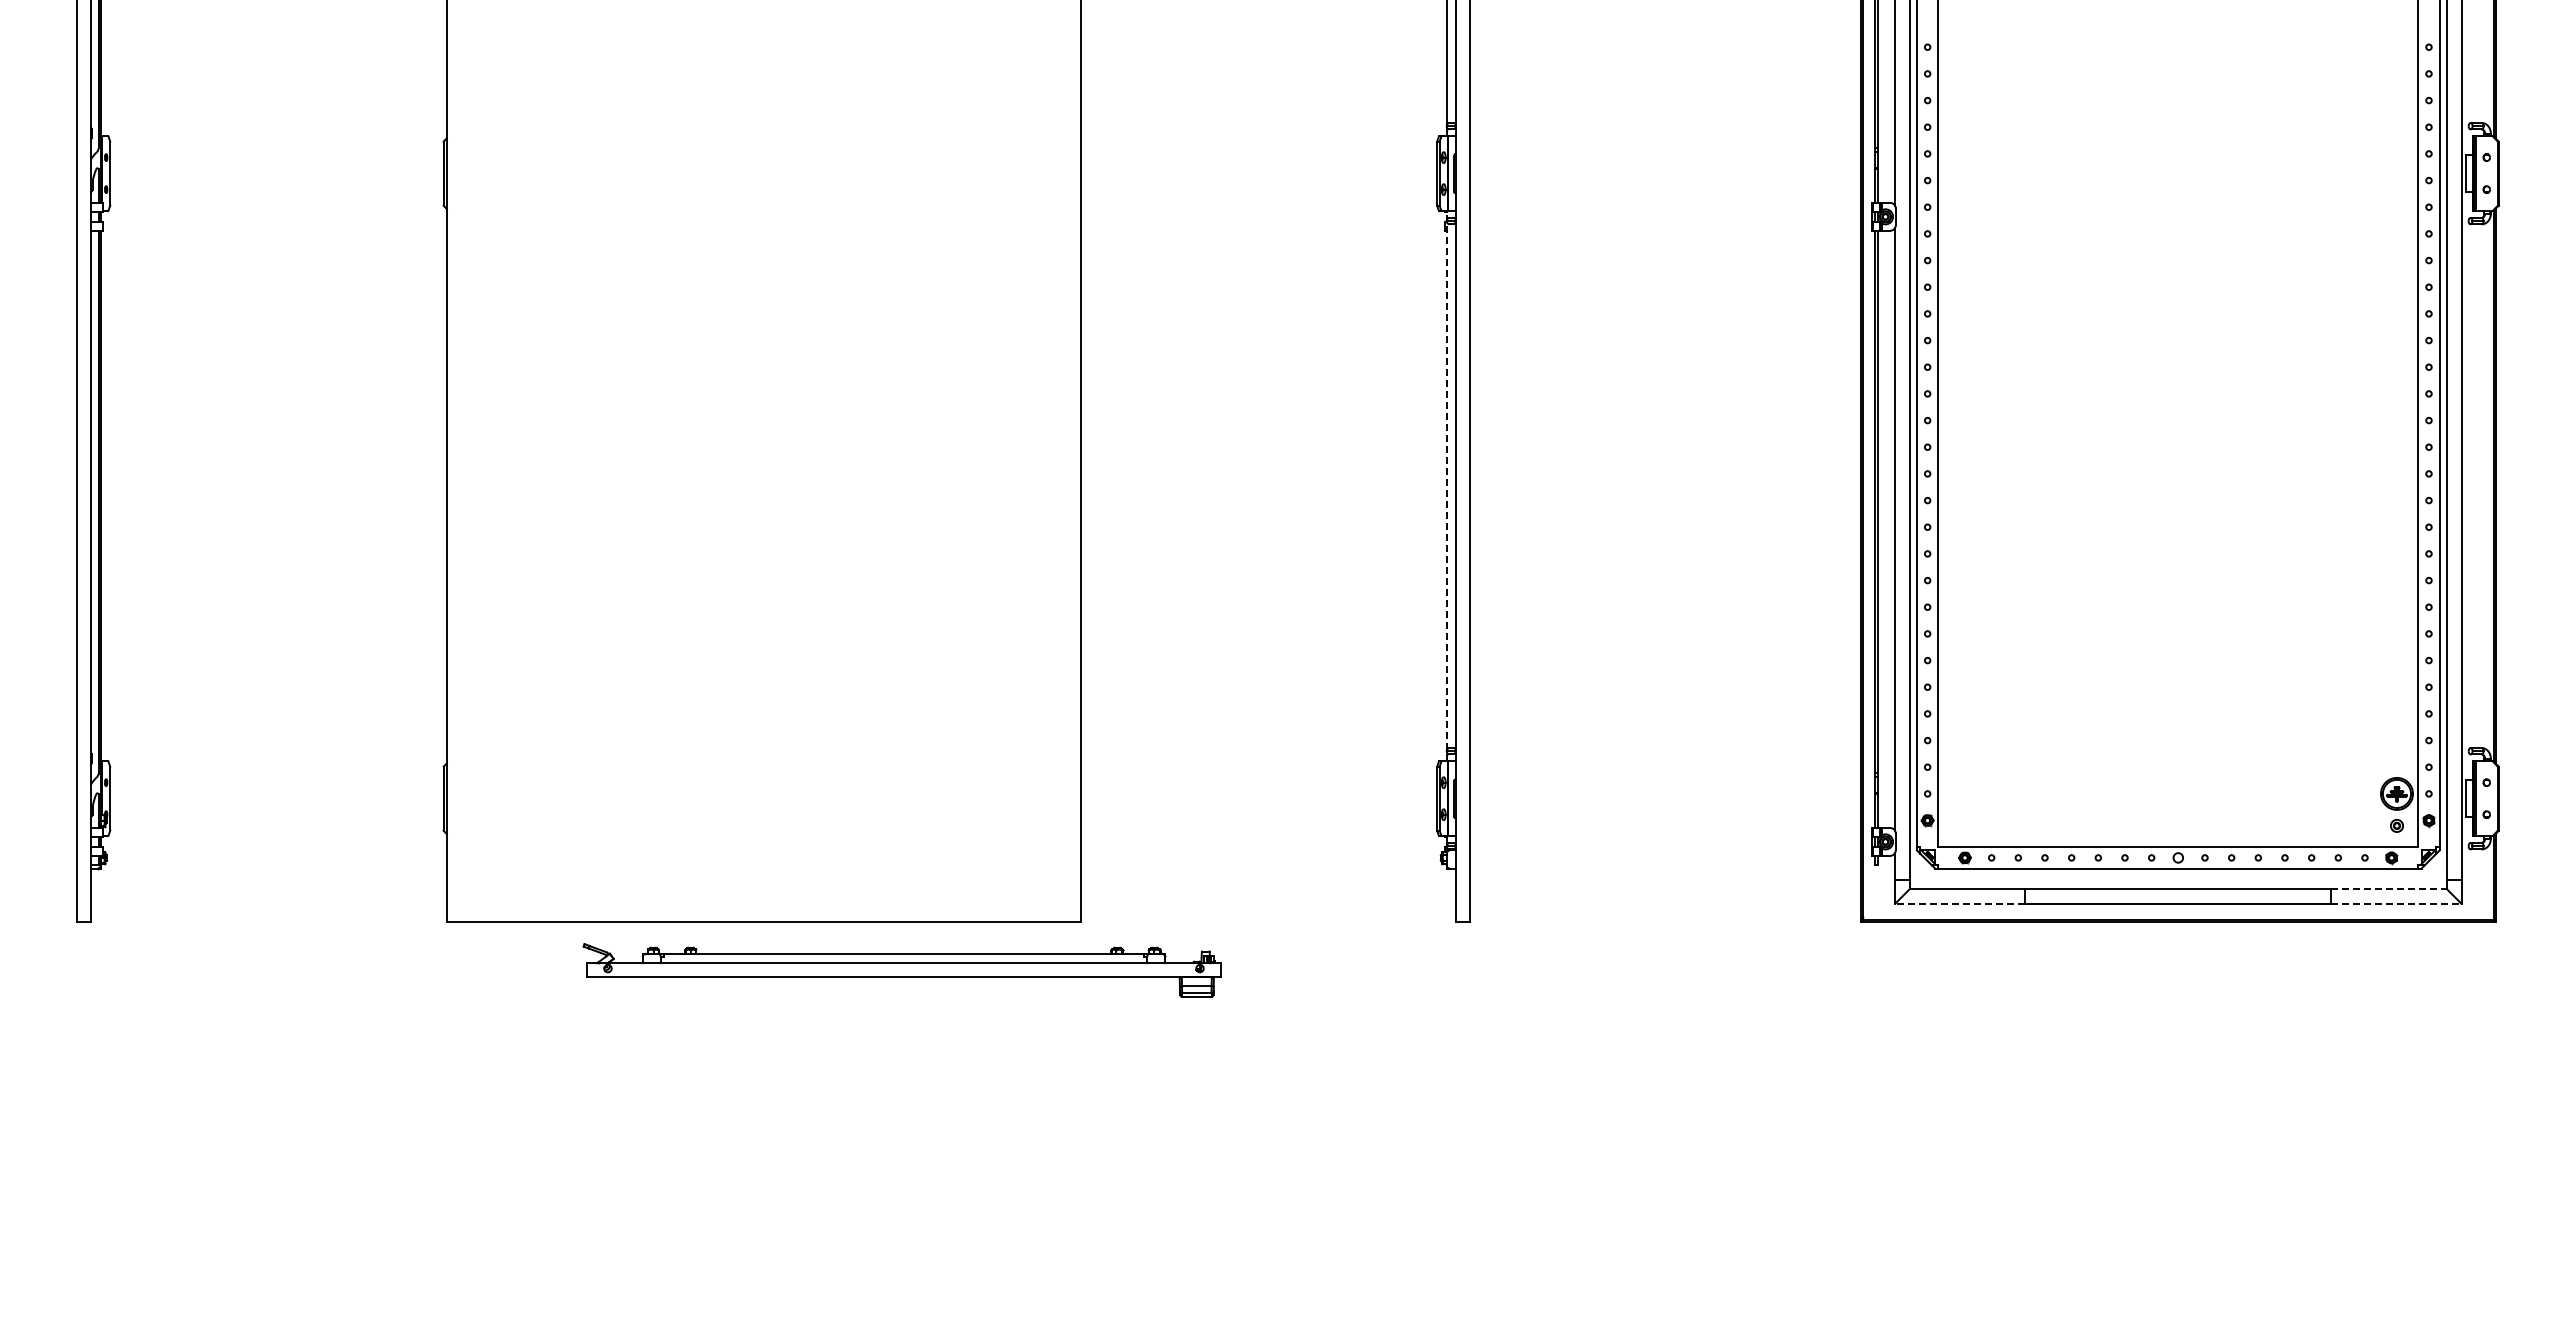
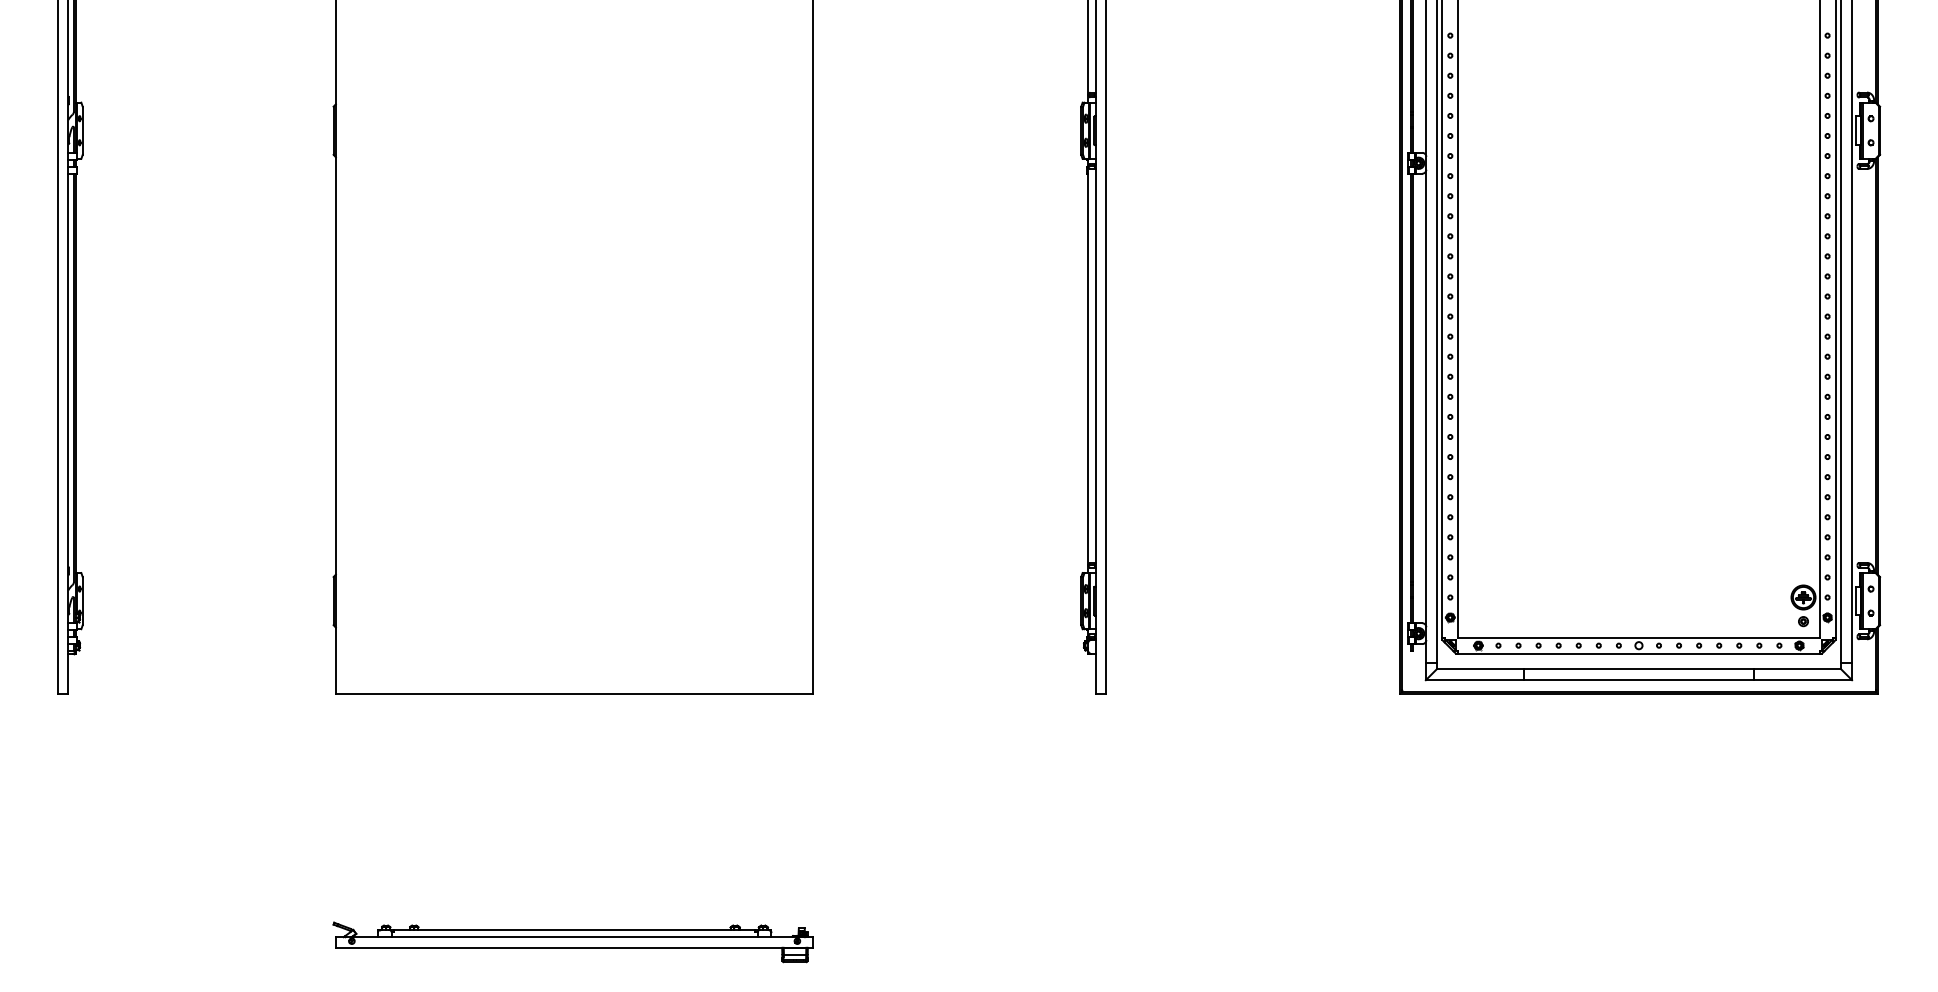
line: (1446, 485) -> (1088, 365), dashed -> solid
line: (2388, 888) -> (1797, 668), dashed -> solid
line: (1959, 903) -> (1474, 679), dashed -> solid
line: (2396, 903) -> (1803, 679), dashed -> solid
part: (901, 970) -> (572, 942), moved

